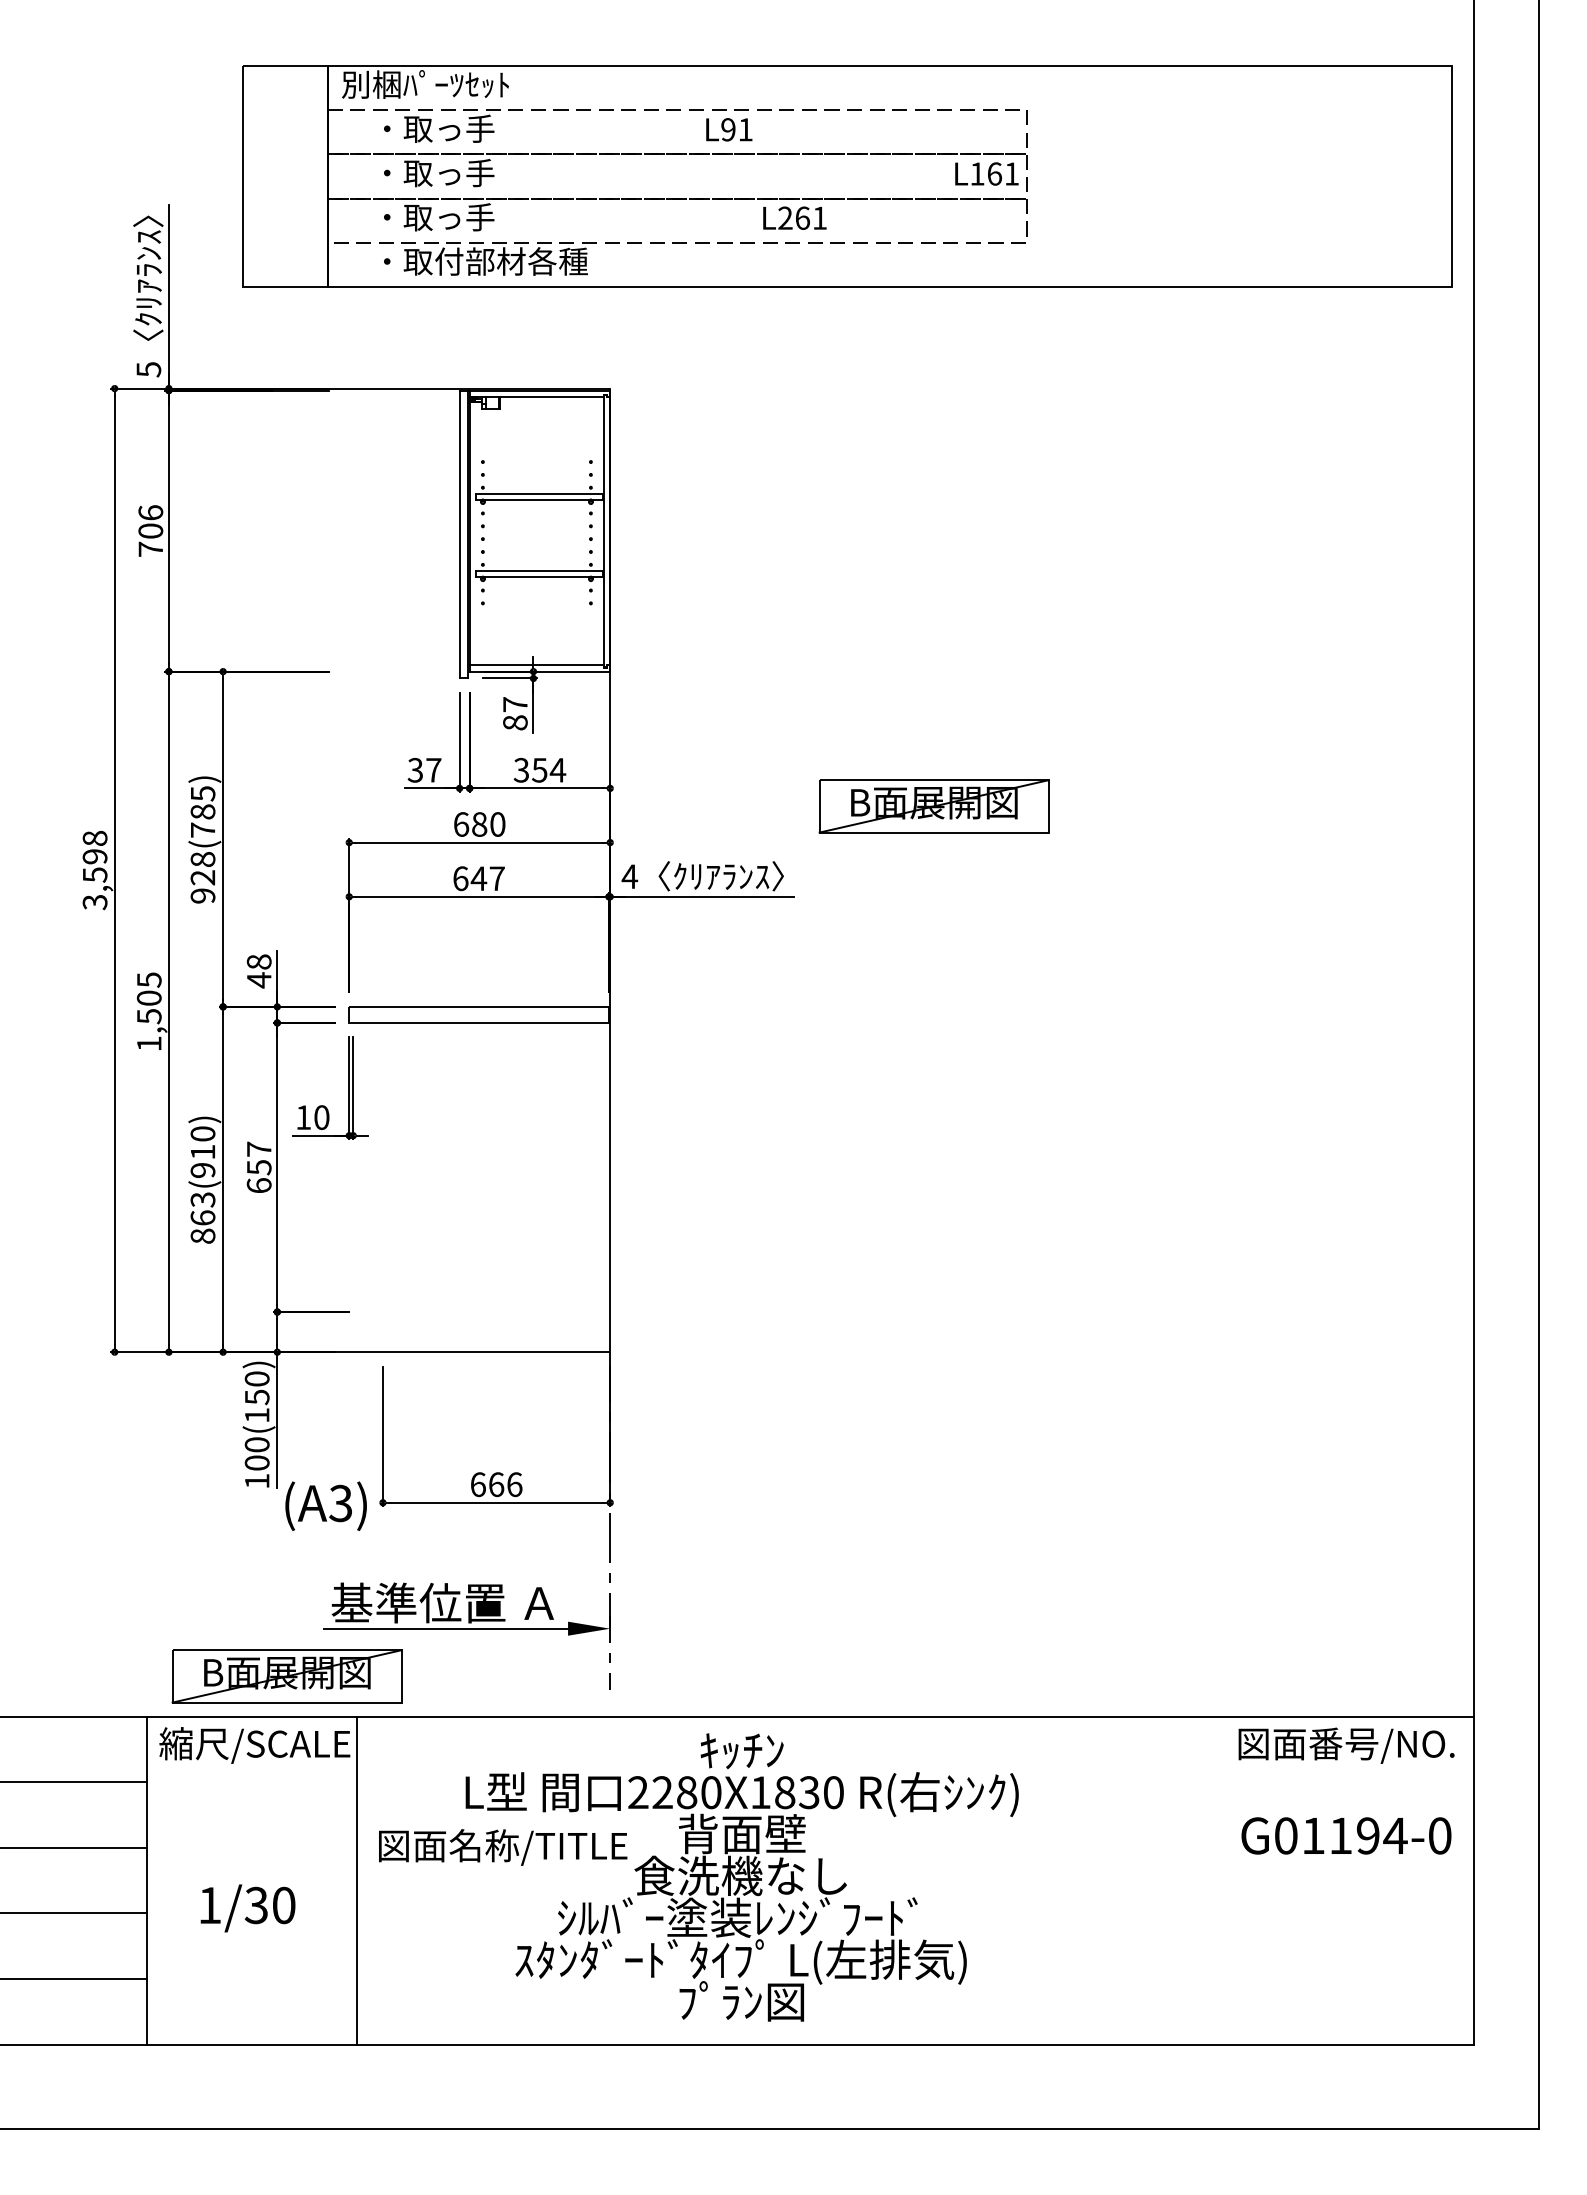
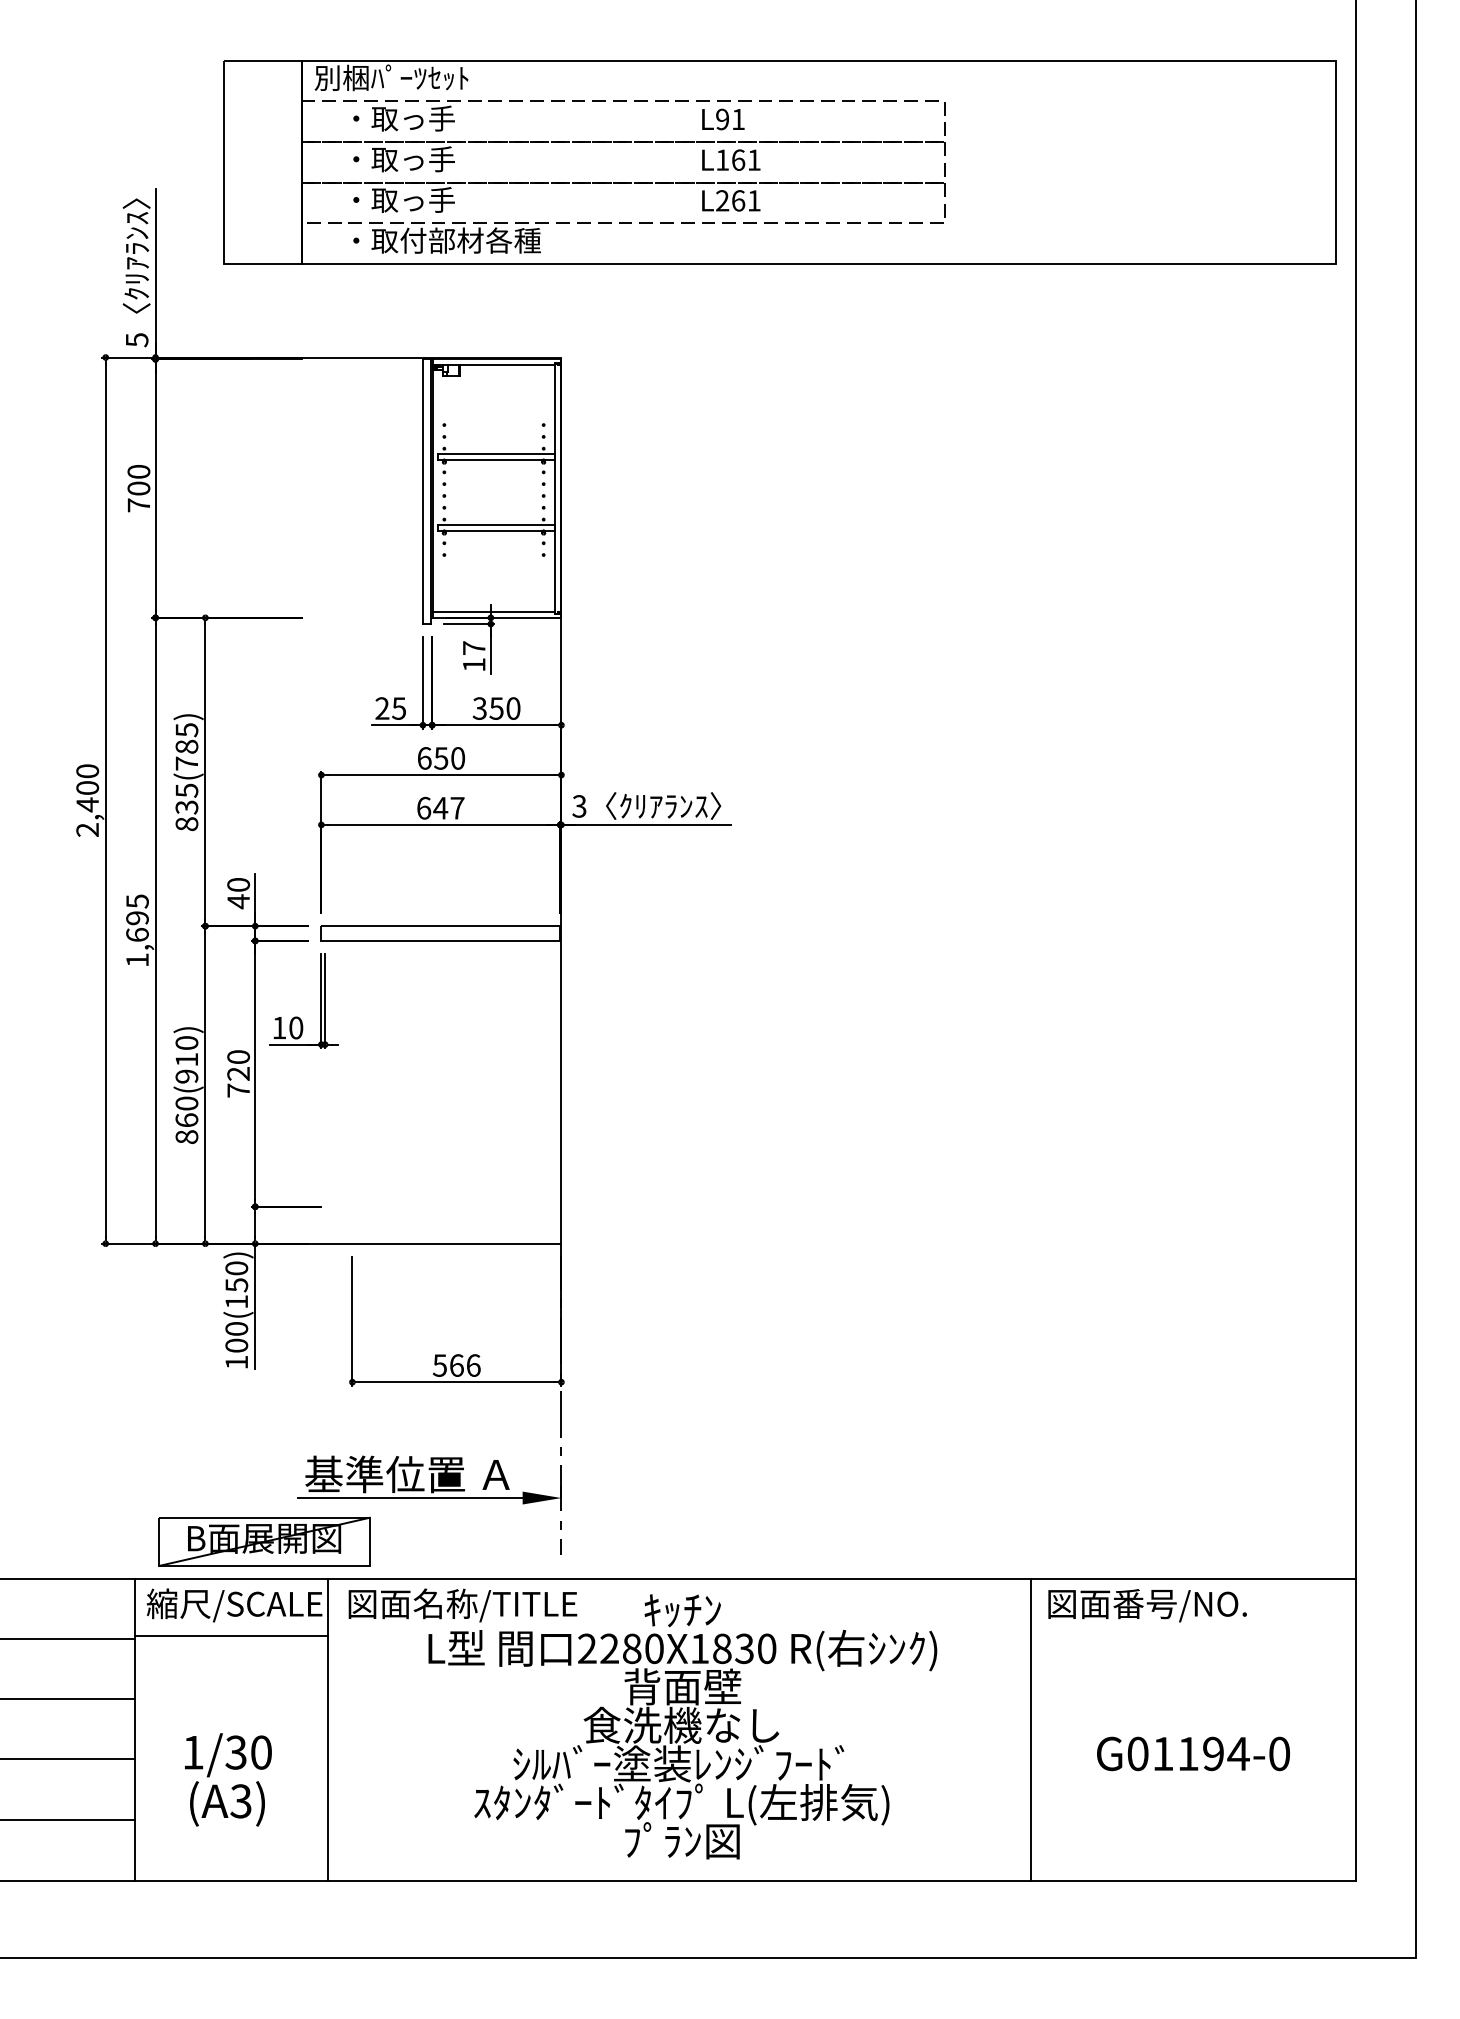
text: (729, 129) -> (723, 119), moved
text: (986, 173) -> (730, 159), moved
text: (150, 512) -> (138, 471), 706 -> 700
text: (515, 722) -> (474, 664), 87 -> 17
text: (557, 769) -> (512, 707), 354 -> 350
text: (424, 770) -> (390, 708), 37 -> 25
part: (933, 806) -> (858, 741), removed
text: (479, 824) -> (441, 758), 680 -> 650
text: (94, 870) -> (87, 800), 3,598 -> 2,400
text: (629, 876) -> (579, 806), 4 -> 3
text: (202, 877) -> (186, 807), 928(785) -> 835(785)
text: (259, 961) -> (238, 884), 48 -> 40
text: (148, 1007) -> (136, 926), 1,505 -> 1,695
text: (258, 1167) -> (237, 1073), 657 -> 720
text: (202, 1199) -> (186, 1103), 863(910) -> 860(910)
text: (477, 1484) -> (439, 1365), 666 -> 566
text: (325, 1505) -> (226, 1803), moved
text: (1346, 1745) -> (1147, 1605), moved
line: (251, 1778) -> (231, 1635), added
text: (1346, 1835) -> (1193, 1753), moved
text: (503, 1847) -> (463, 1605), moved
line: (1120, 1880) -> (1030, 1729), added

